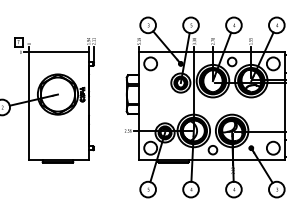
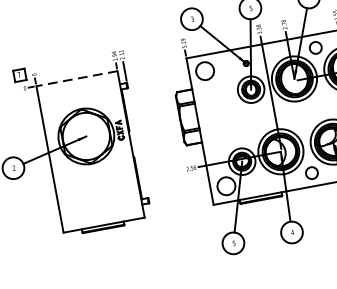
line: (58, 52) -> (76, 78), solid -> dashed

